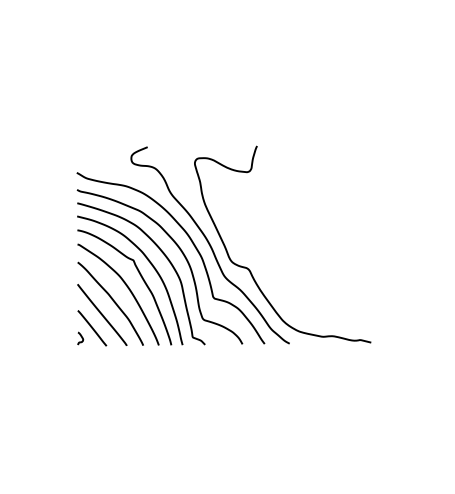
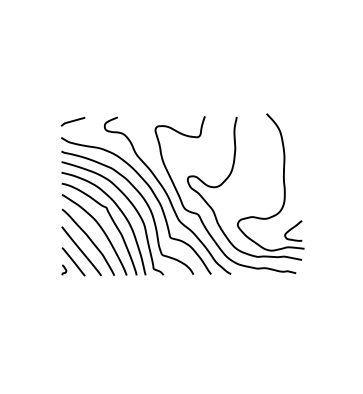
curve: (90, 152) -> (72, 121), added
part: (287, 222) -> (229, 177), added

